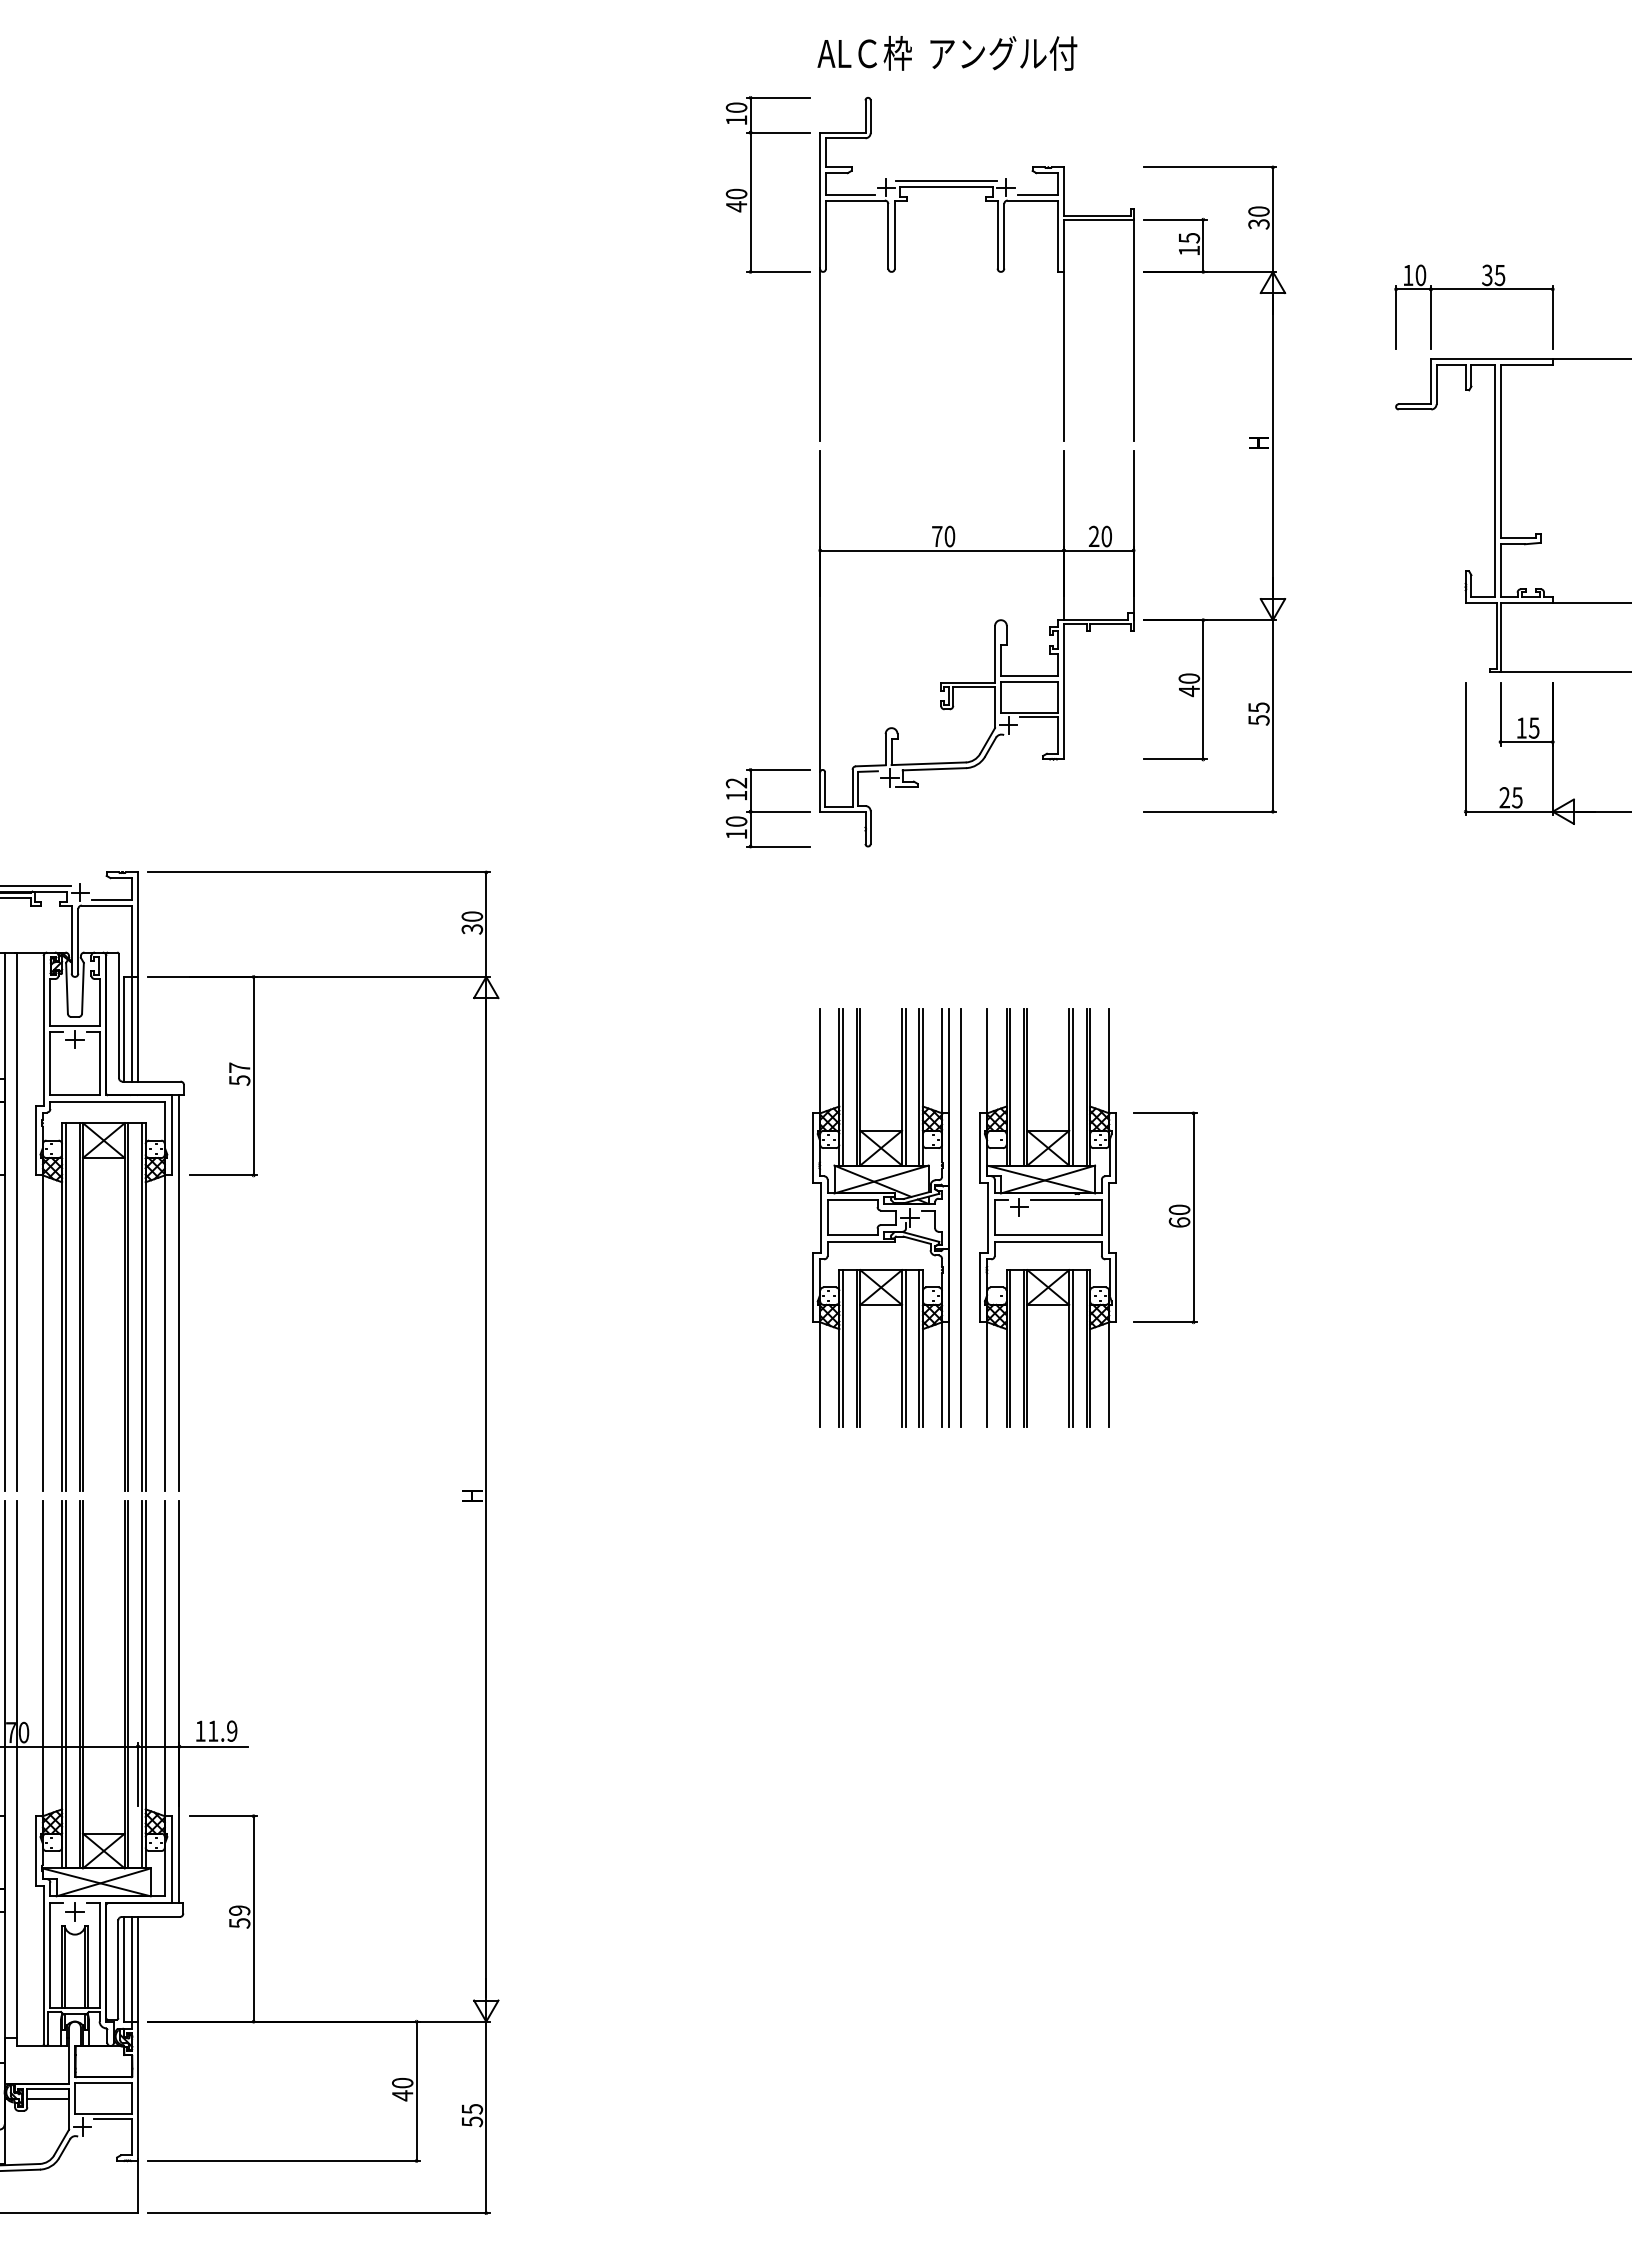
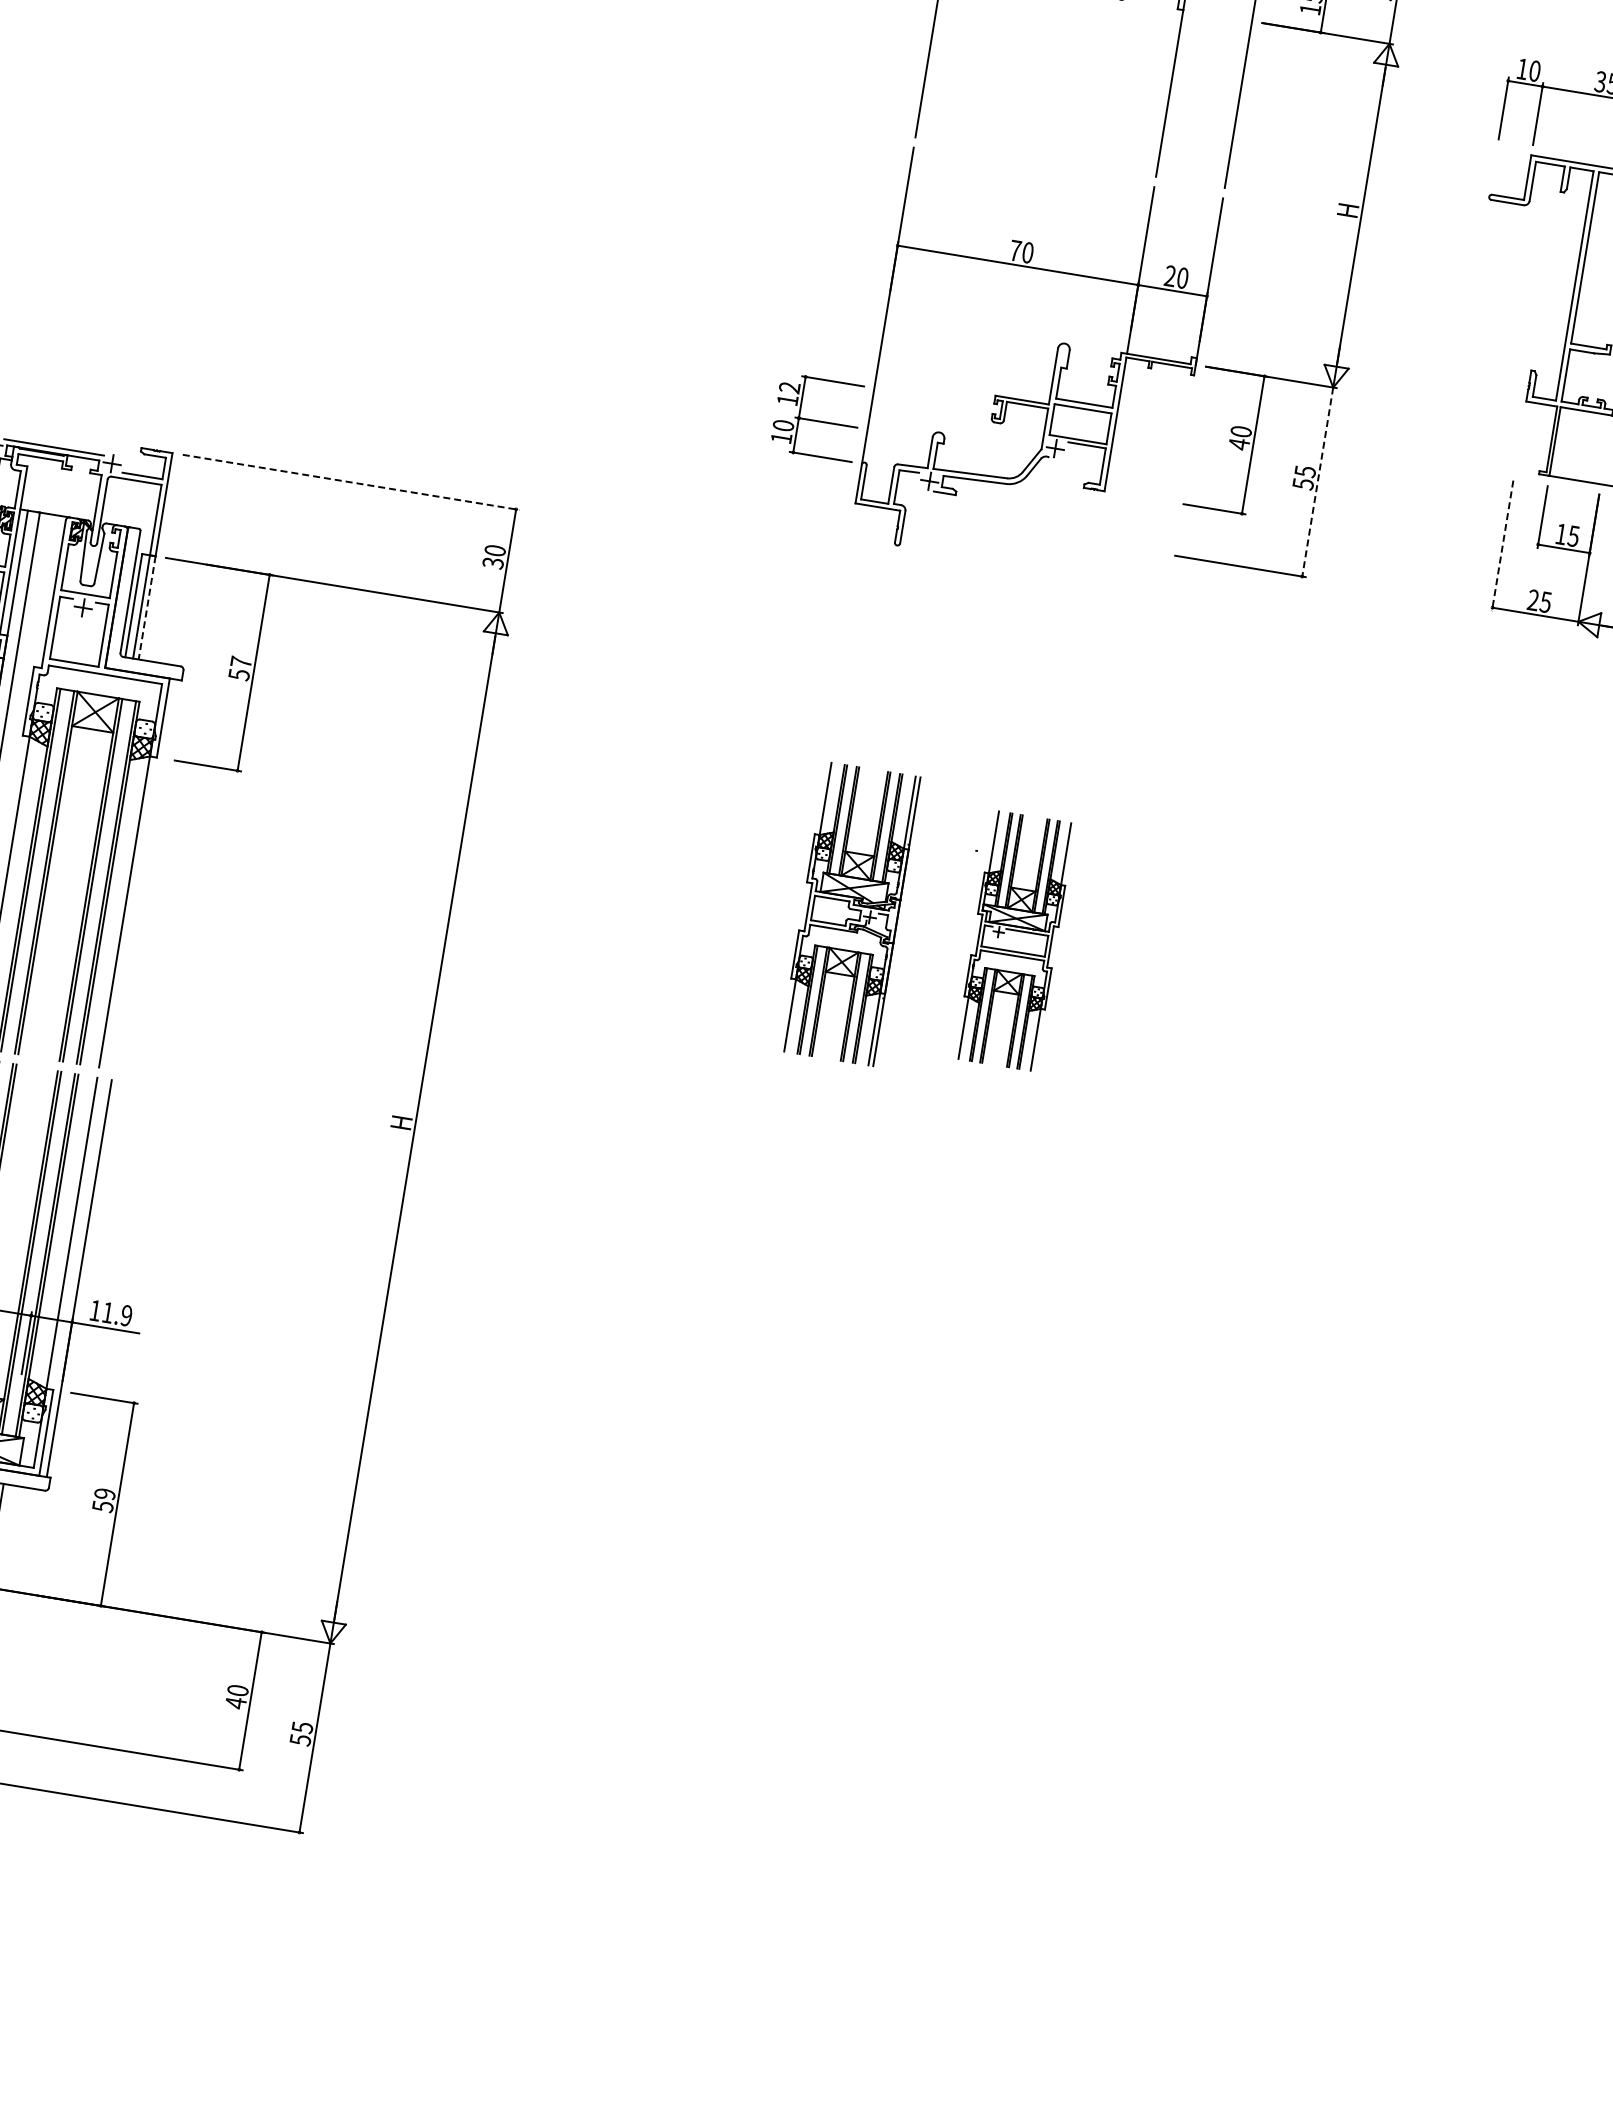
line: (1272, 715) -> (1317, 481), solid -> dashed
line: (1465, 749) -> (1502, 546), solid -> dashed
part: (767, 808) -> (816, 417), moved
line: (319, 872) -> (351, 482), solid -> dashed
line: (138, 1029) -> (147, 608), solid -> dashed
part: (880, 1217) -> (849, 913), size x0.7
line: (961, 1217) -> (929, 926), removed
part: (1047, 1217) -> (1014, 940), size x0.6
part: (1165, 1217) -> (1130, 959), removed
line: (179, 1292) -> (145, 874), removed

